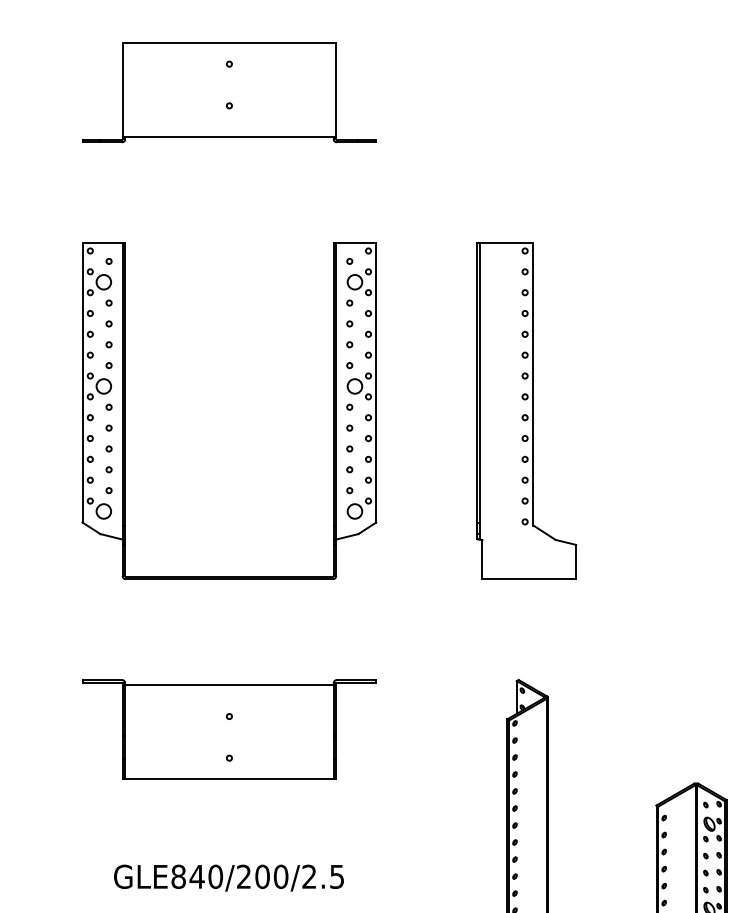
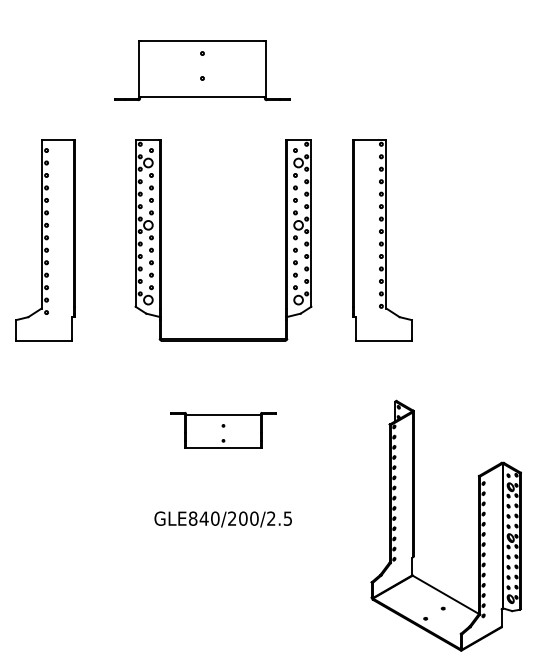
part: (229, 92) -> (202, 70), moved
part: (526, 411) -> (382, 240), moved
part: (229, 729) -> (223, 430), size x0.6

